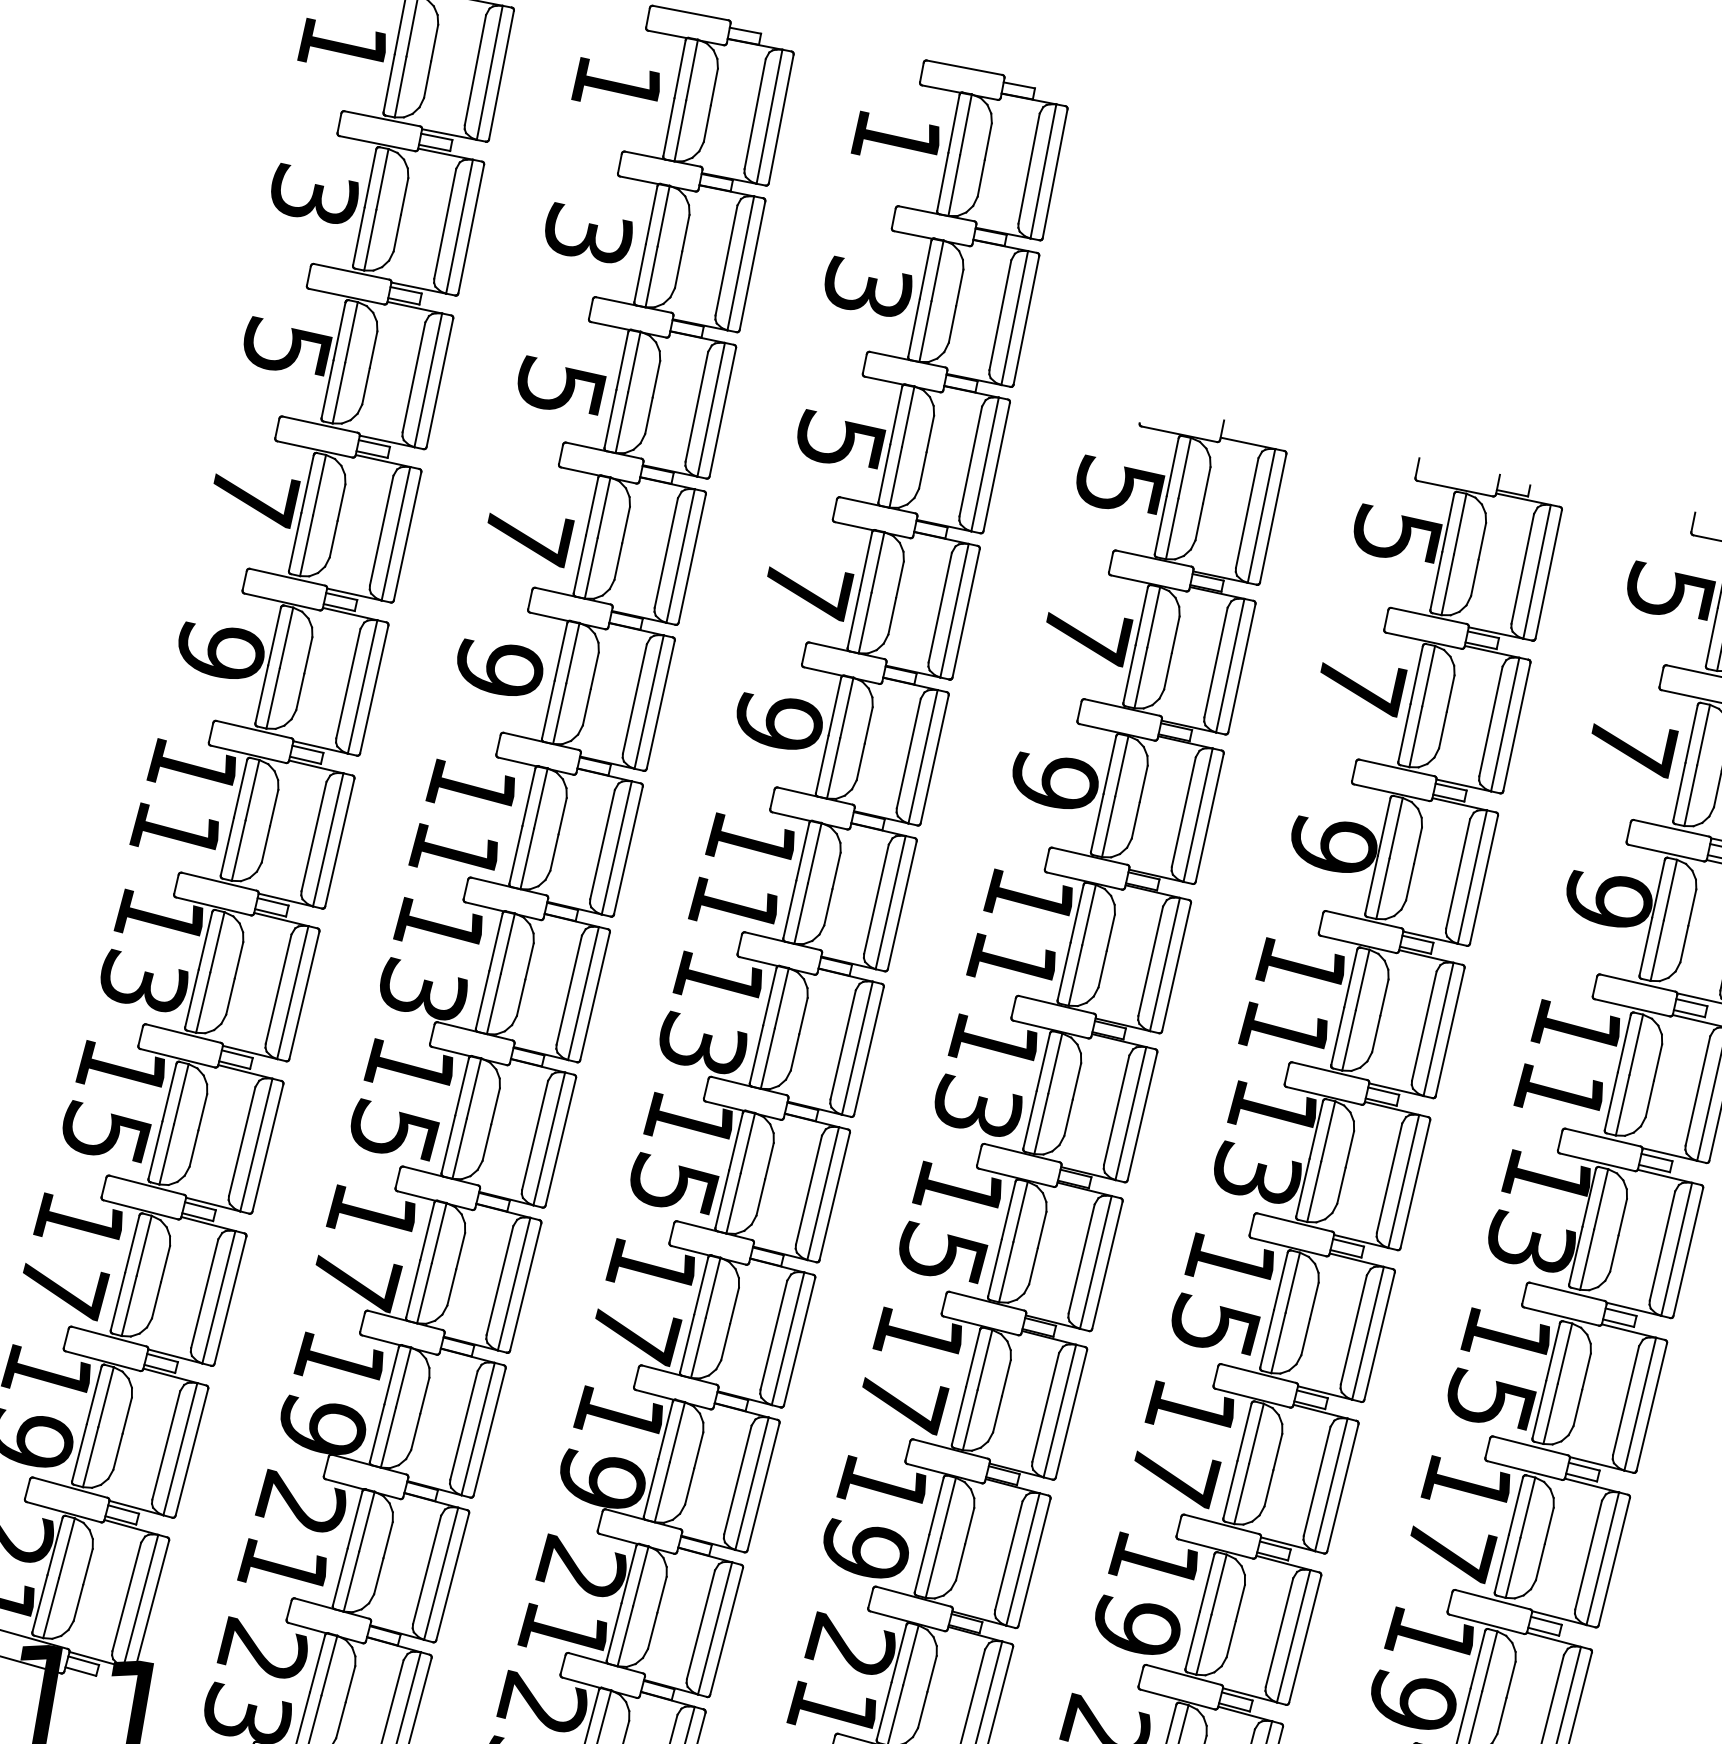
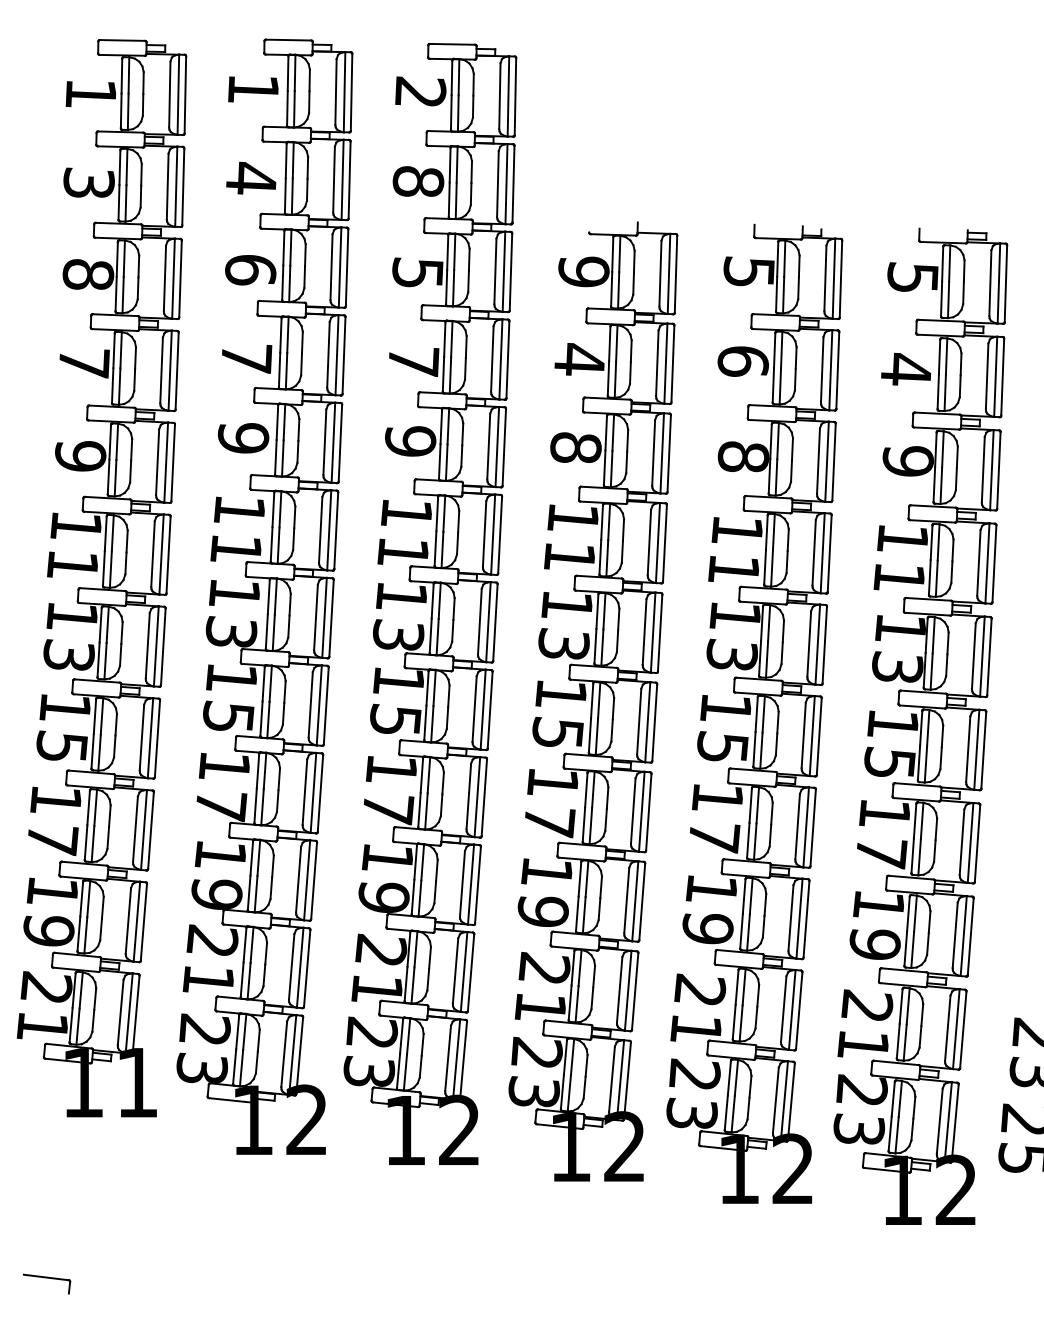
text: (897, 137) -> (420, 91), 1 -> 2
text: (588, 232) -> (251, 177), 3 -> 4
text: (867, 288) -> (418, 181), 3 -> 8
text: (286, 348) -> (88, 274), 5 -> 8
text: (560, 387) -> (250, 269), 5 -> 6
text: (1118, 487) -> (583, 271), 5 -> 9
text: (1086, 633) -> (579, 359), 7 -> 4
text: (1359, 684) -> (742, 361), 7 -> 6
text: (1632, 743) -> (906, 368), 7 -> 4
text: (1054, 780) -> (575, 447), 9 -> 8
text: (1331, 843) -> (742, 456), 9 -> 8

